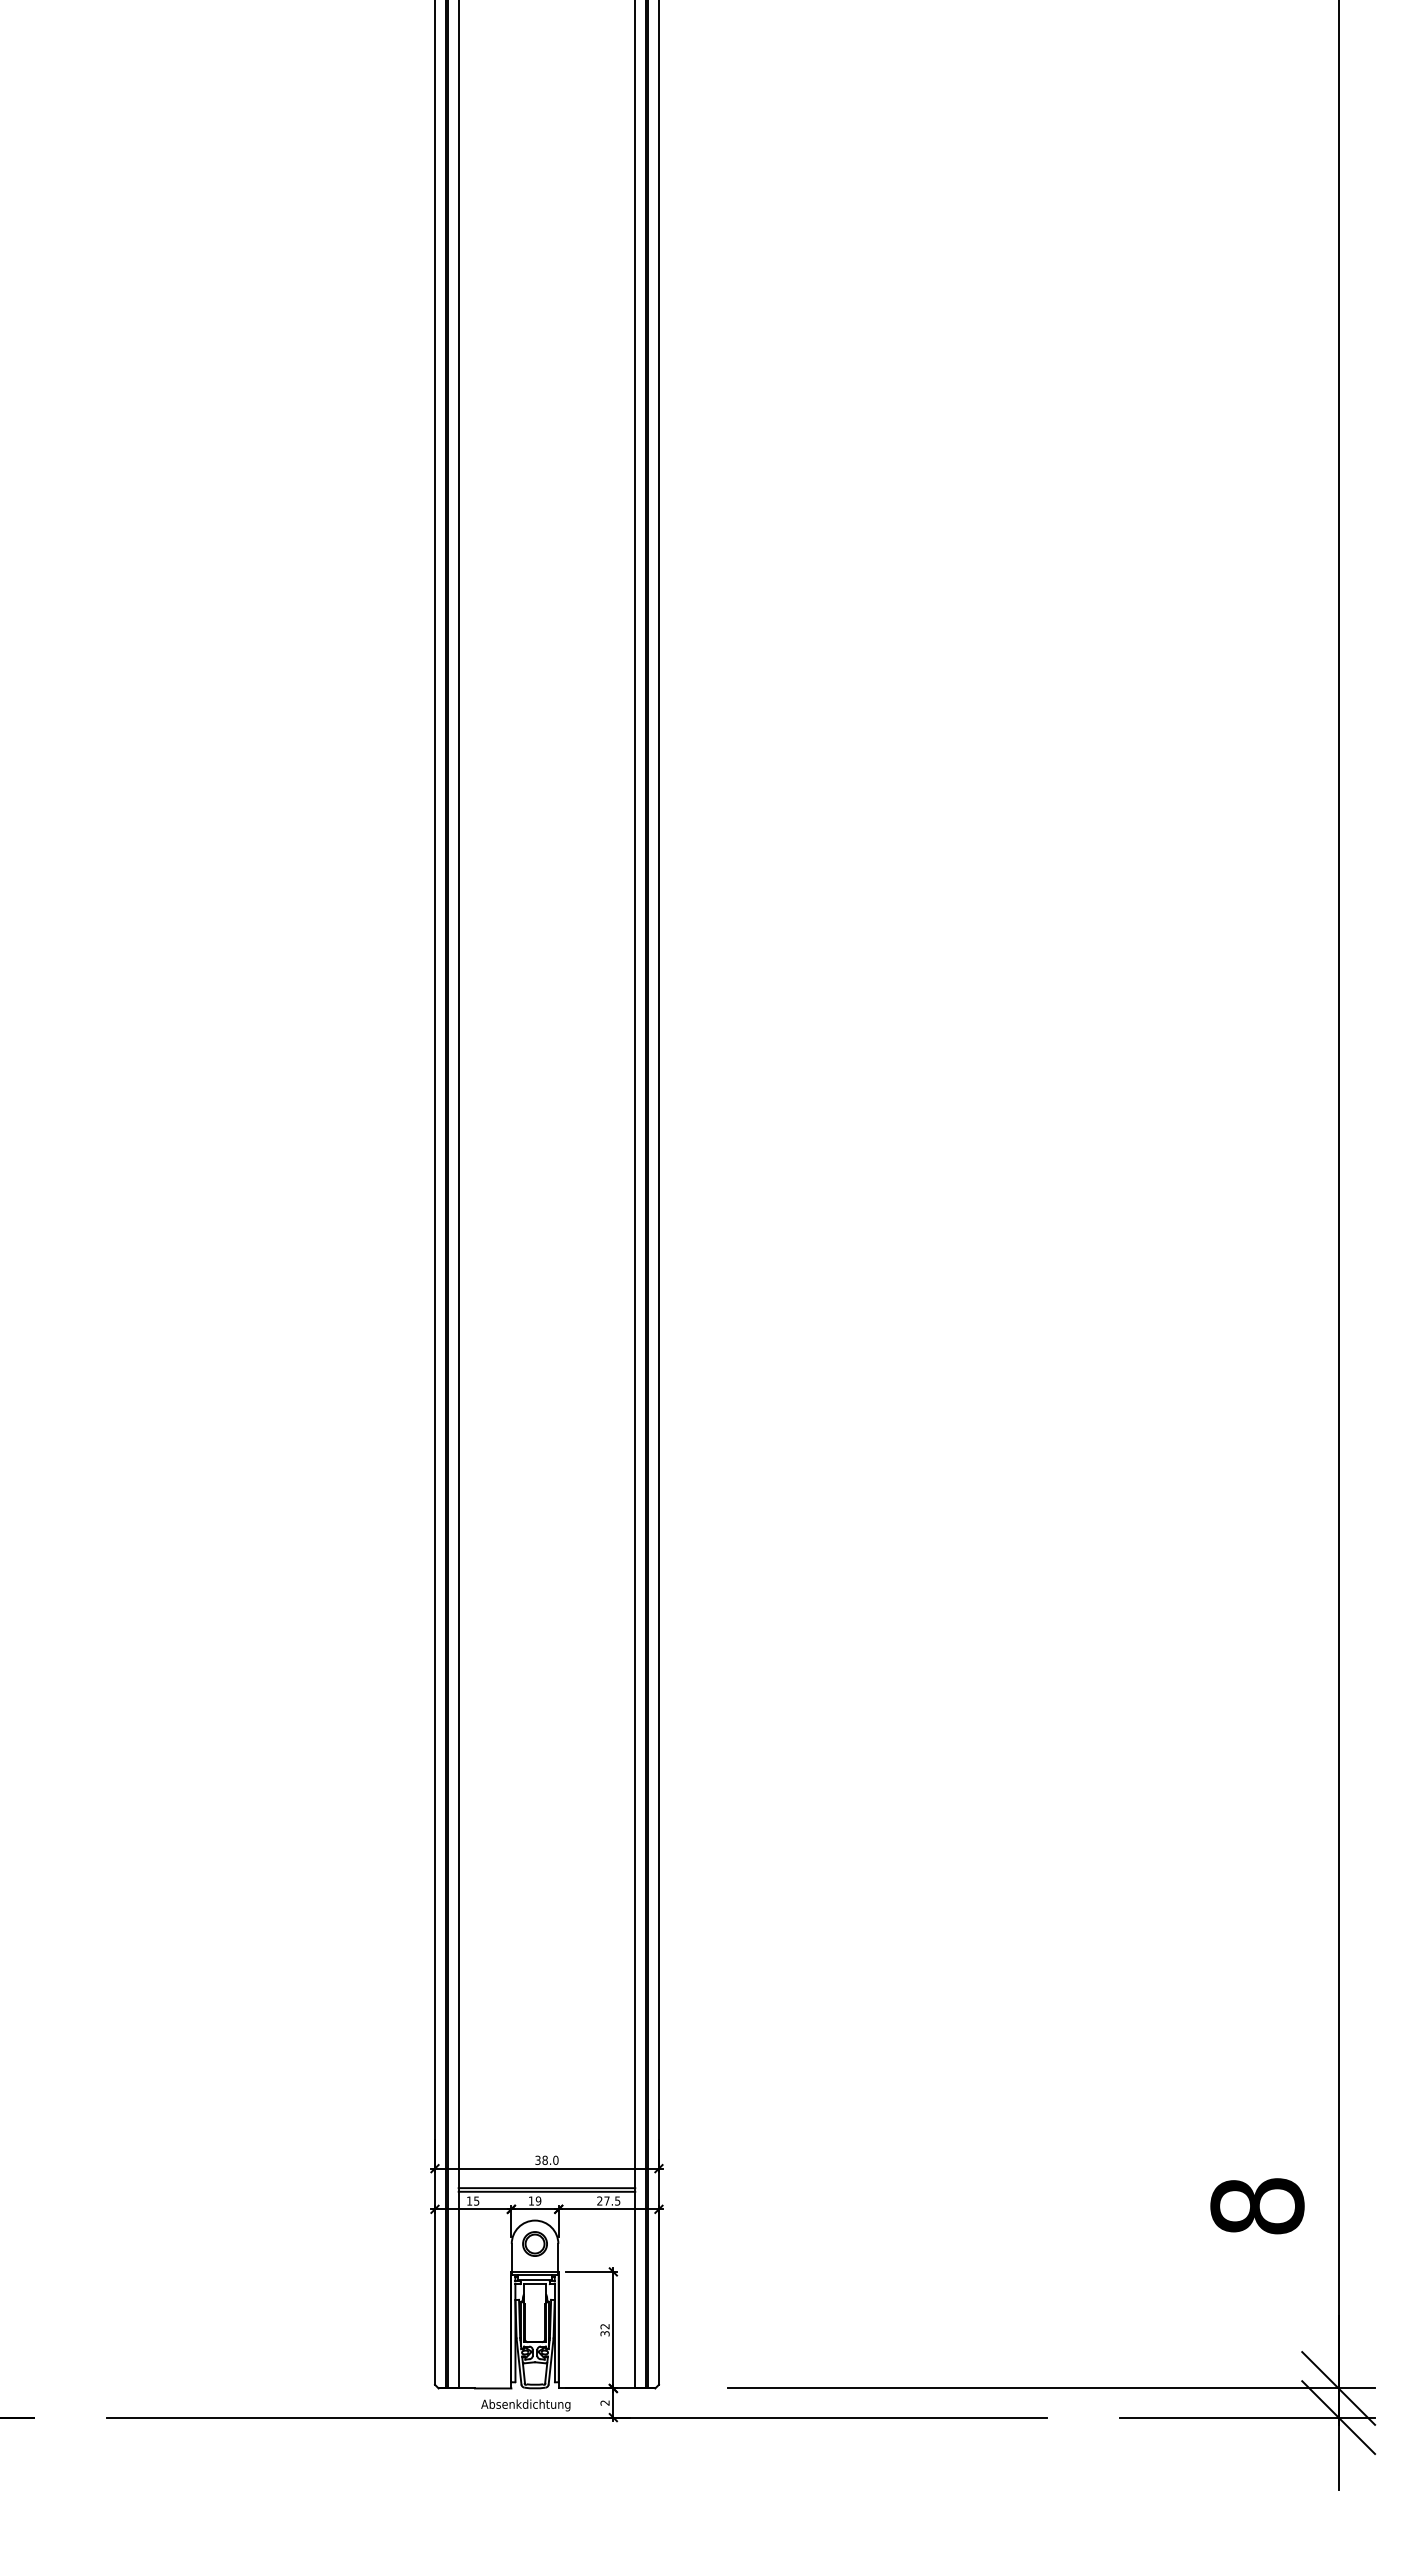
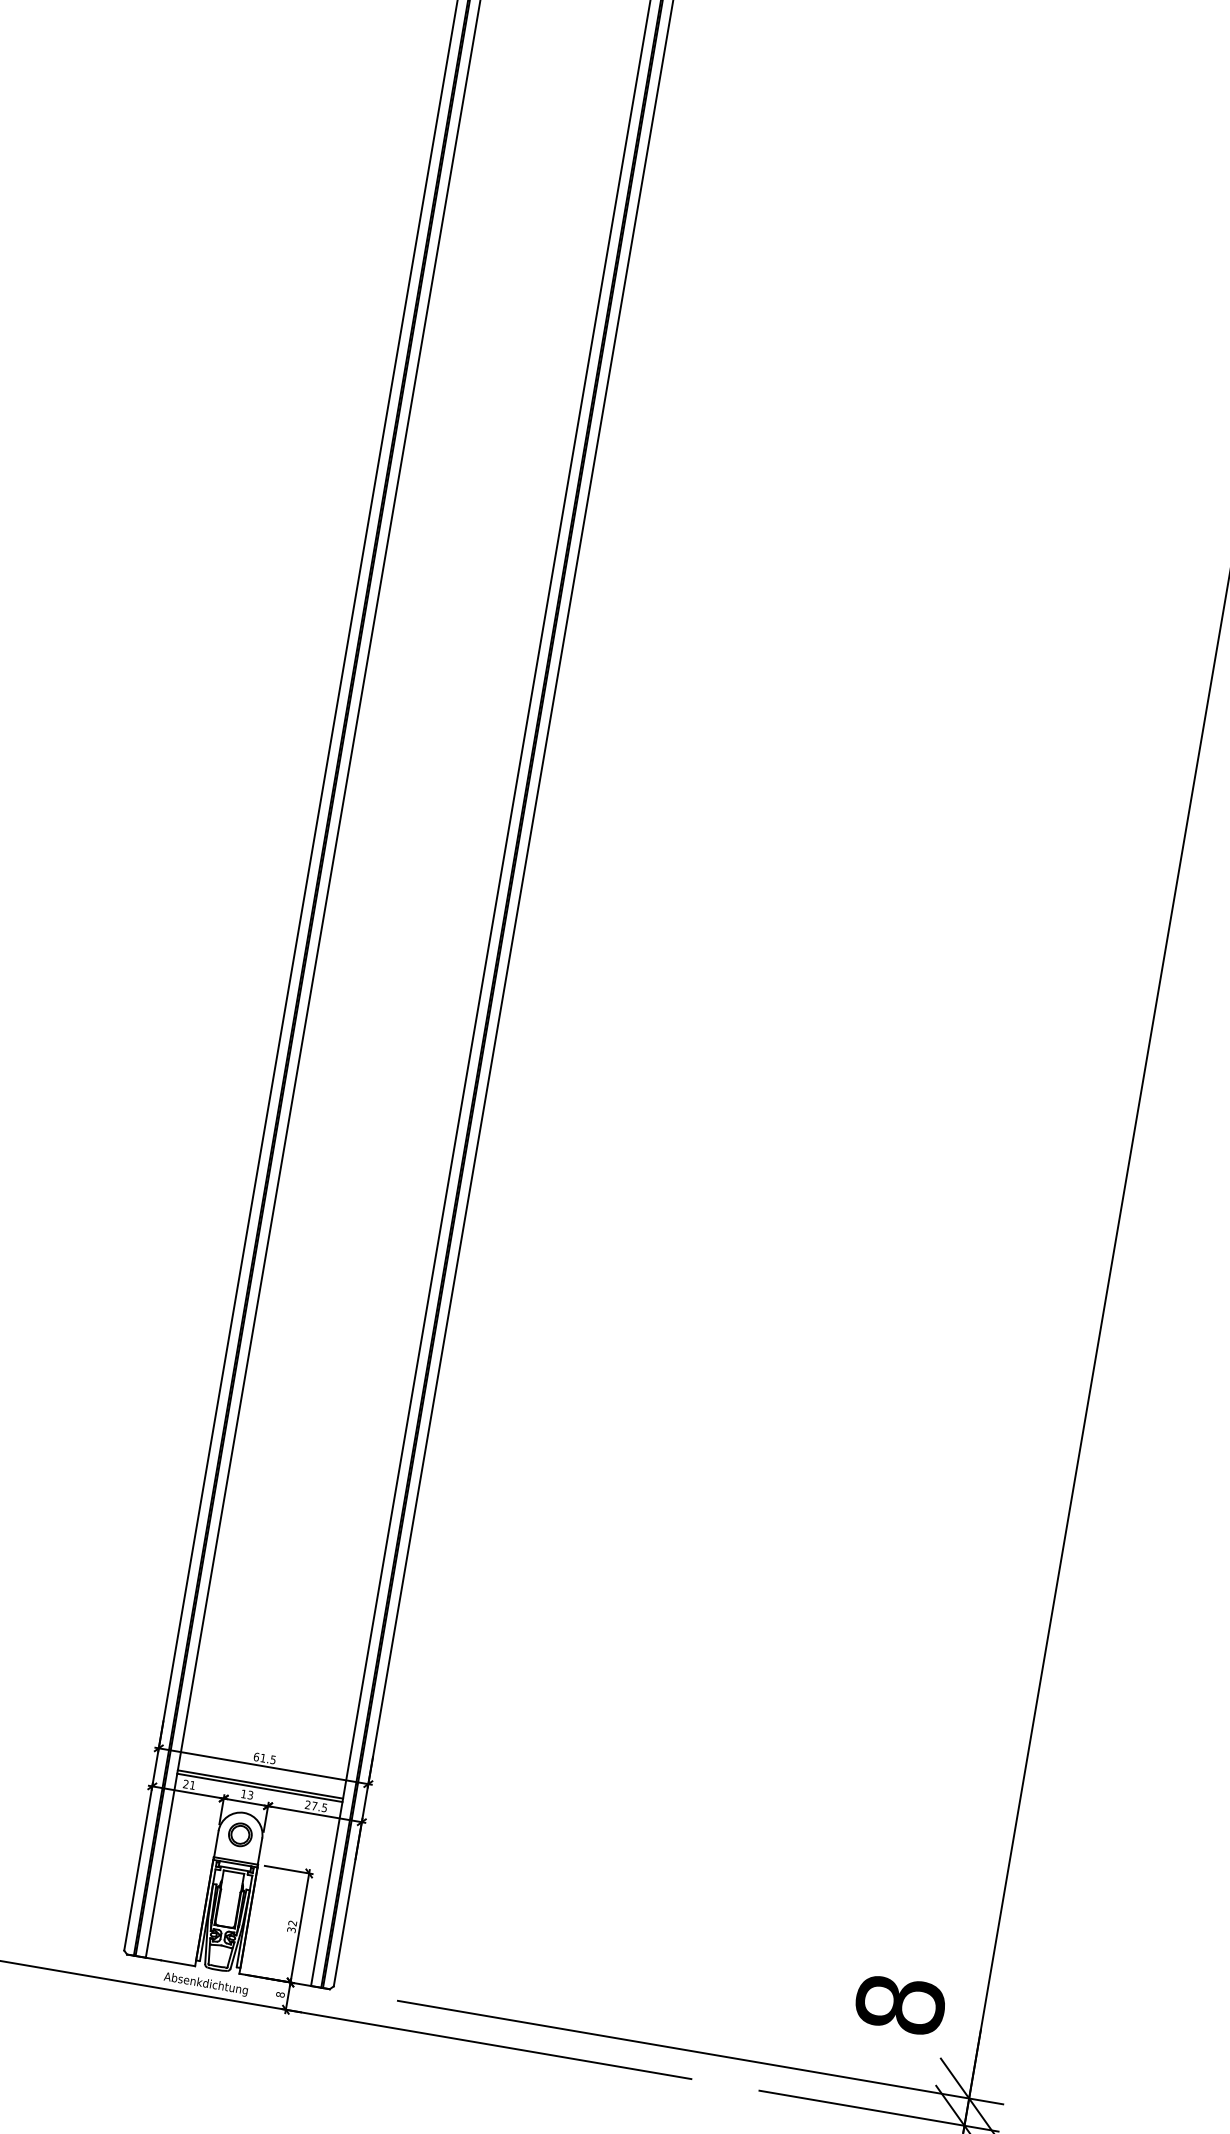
text: (546, 2159) -> (264, 1757), 38.0 -> 61.5
text: (473, 2200) -> (189, 1784), 15 -> 21
text: (538, 2200) -> (250, 1794), 19 -> 13
text: (1257, 2206) -> (900, 2004), moved
text: (604, 2402) -> (280, 1994), 2 -> 8

